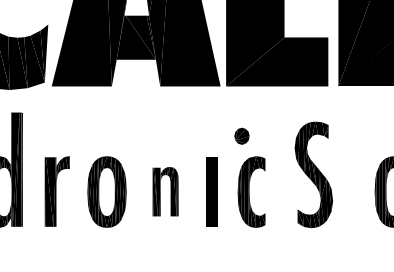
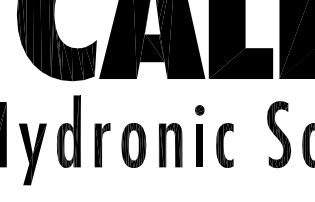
part: (241, 136) -> (199, 110), moved
part: (313, 174) -> (278, 134), moved
part: (165, 192) -> (170, 145), size x1.43

